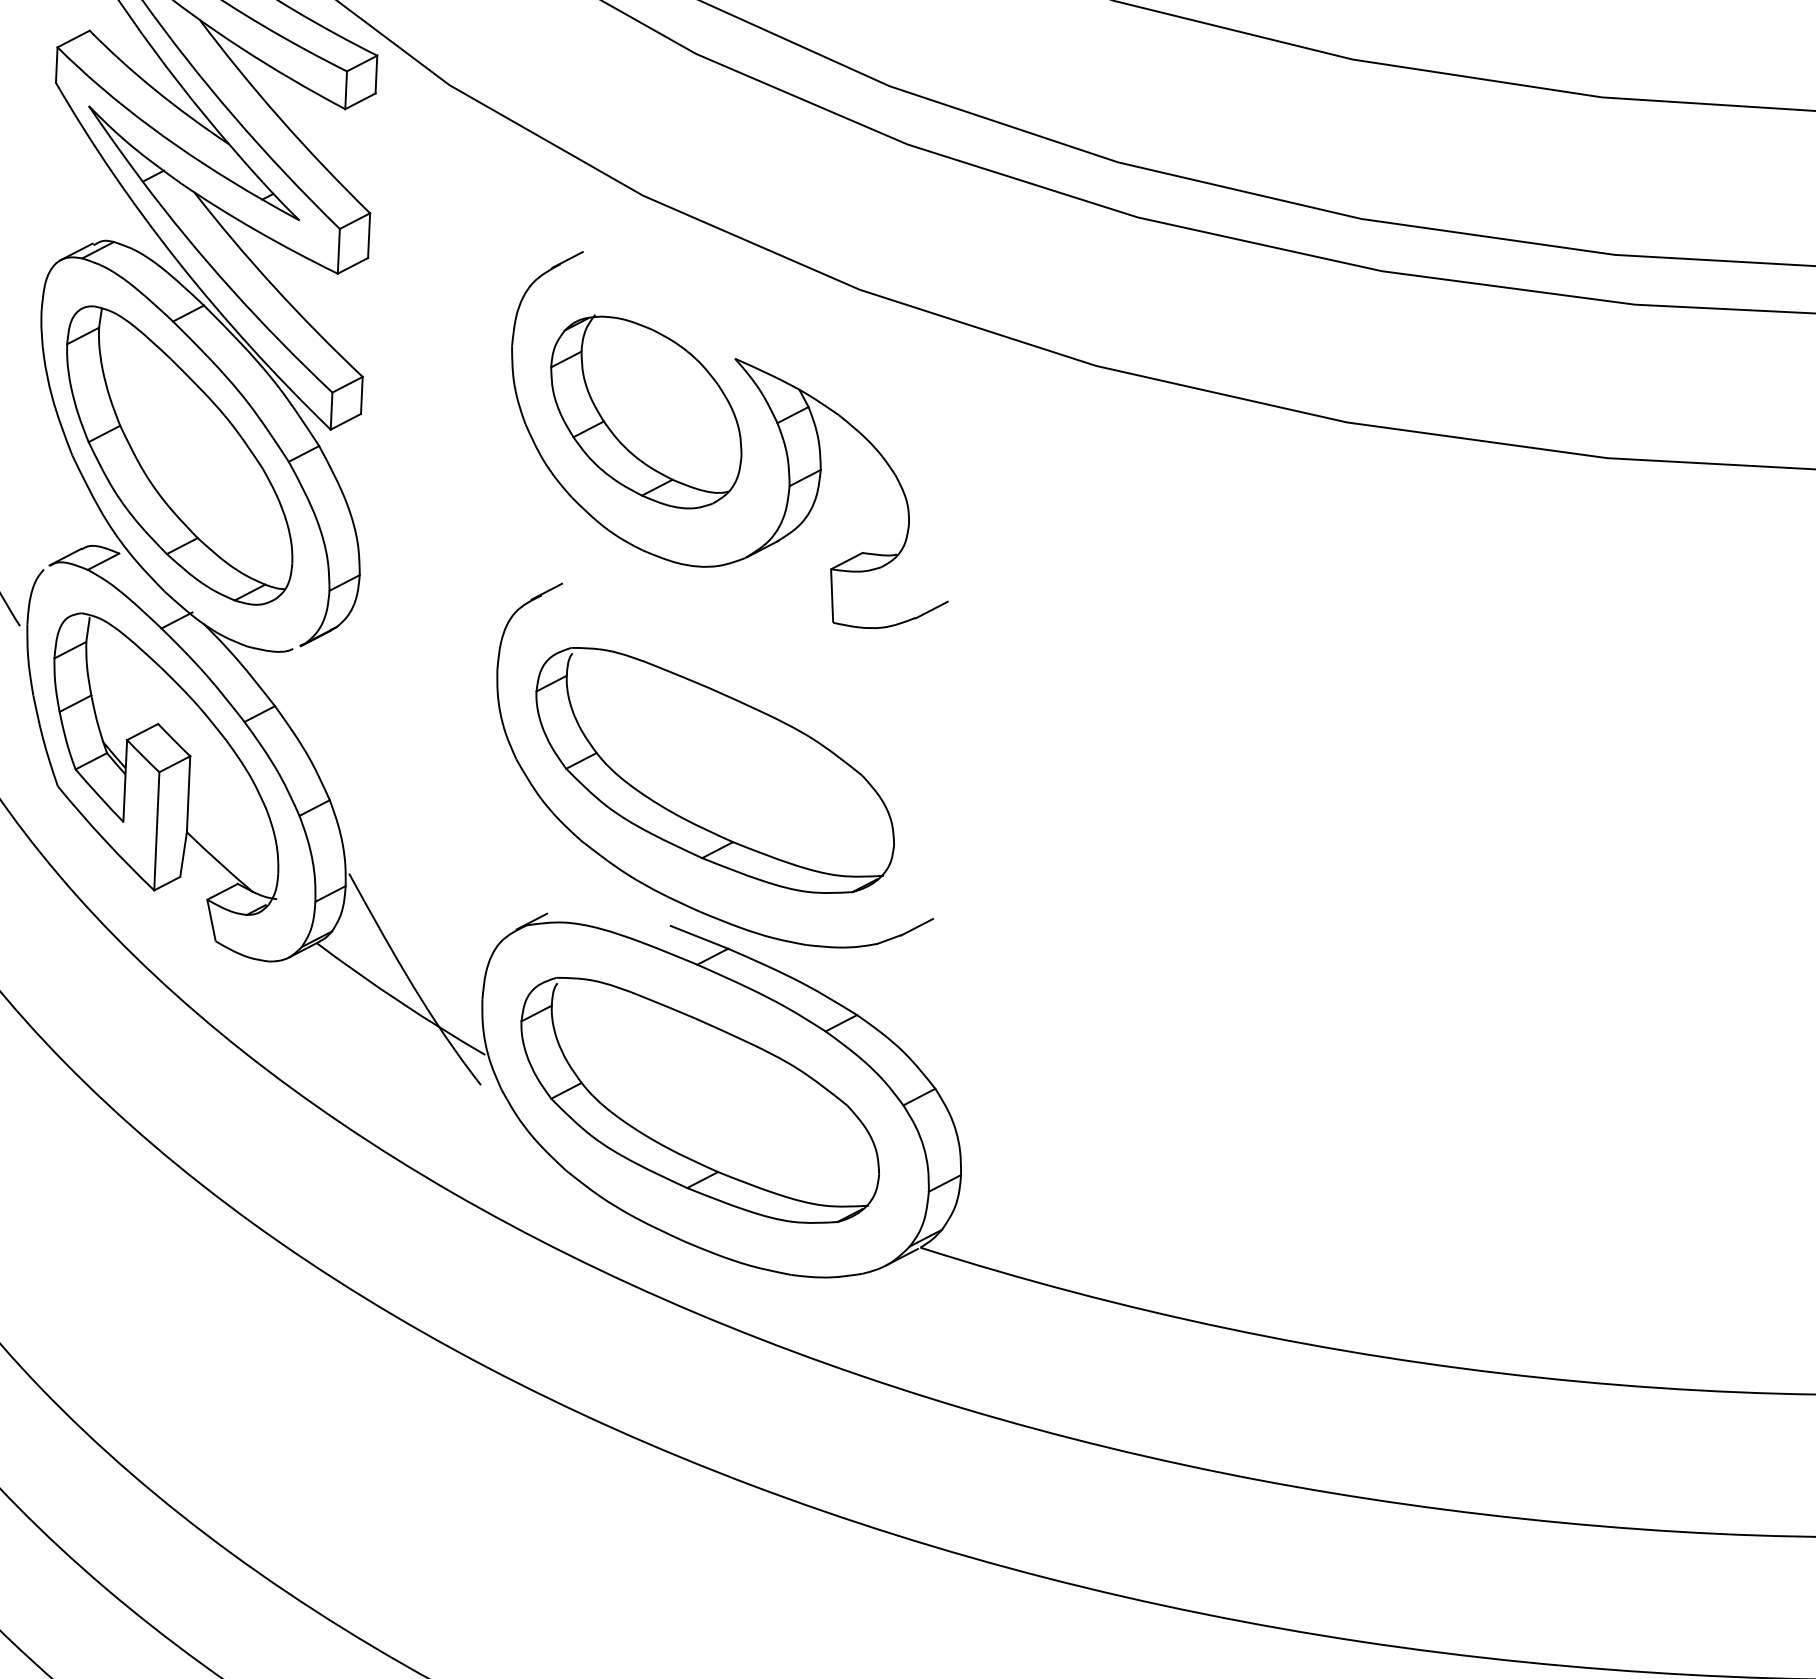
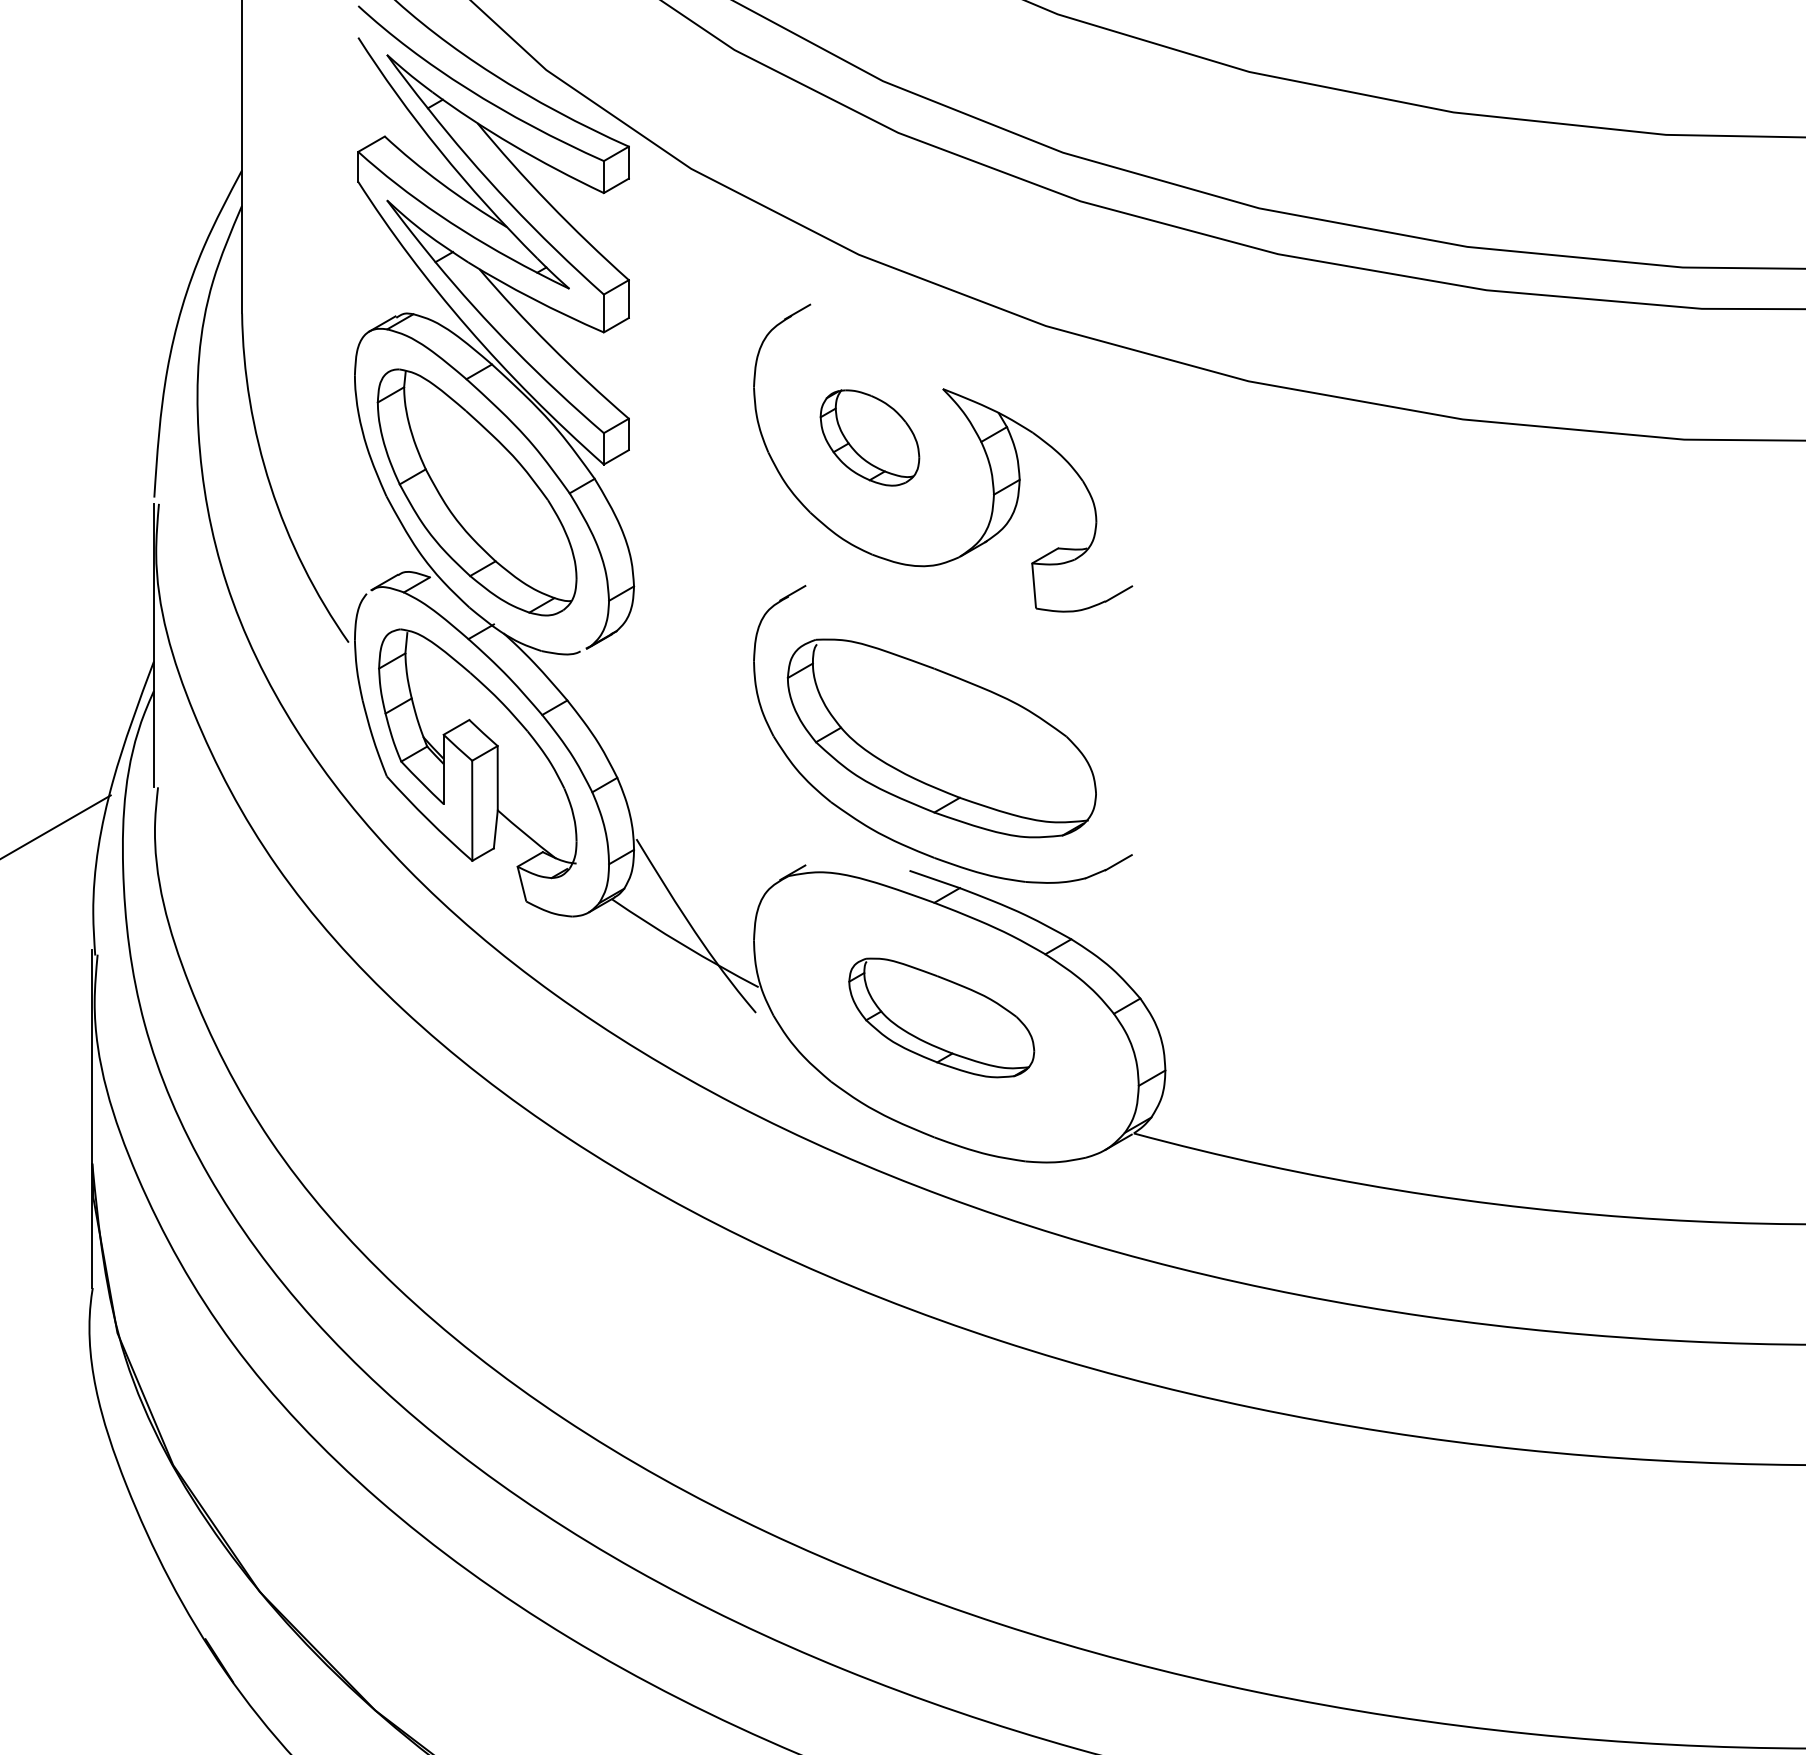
part: (645, 411) -> (869, 437), size x0.6
part: (699, 1100) -> (941, 1017), size x0.6

